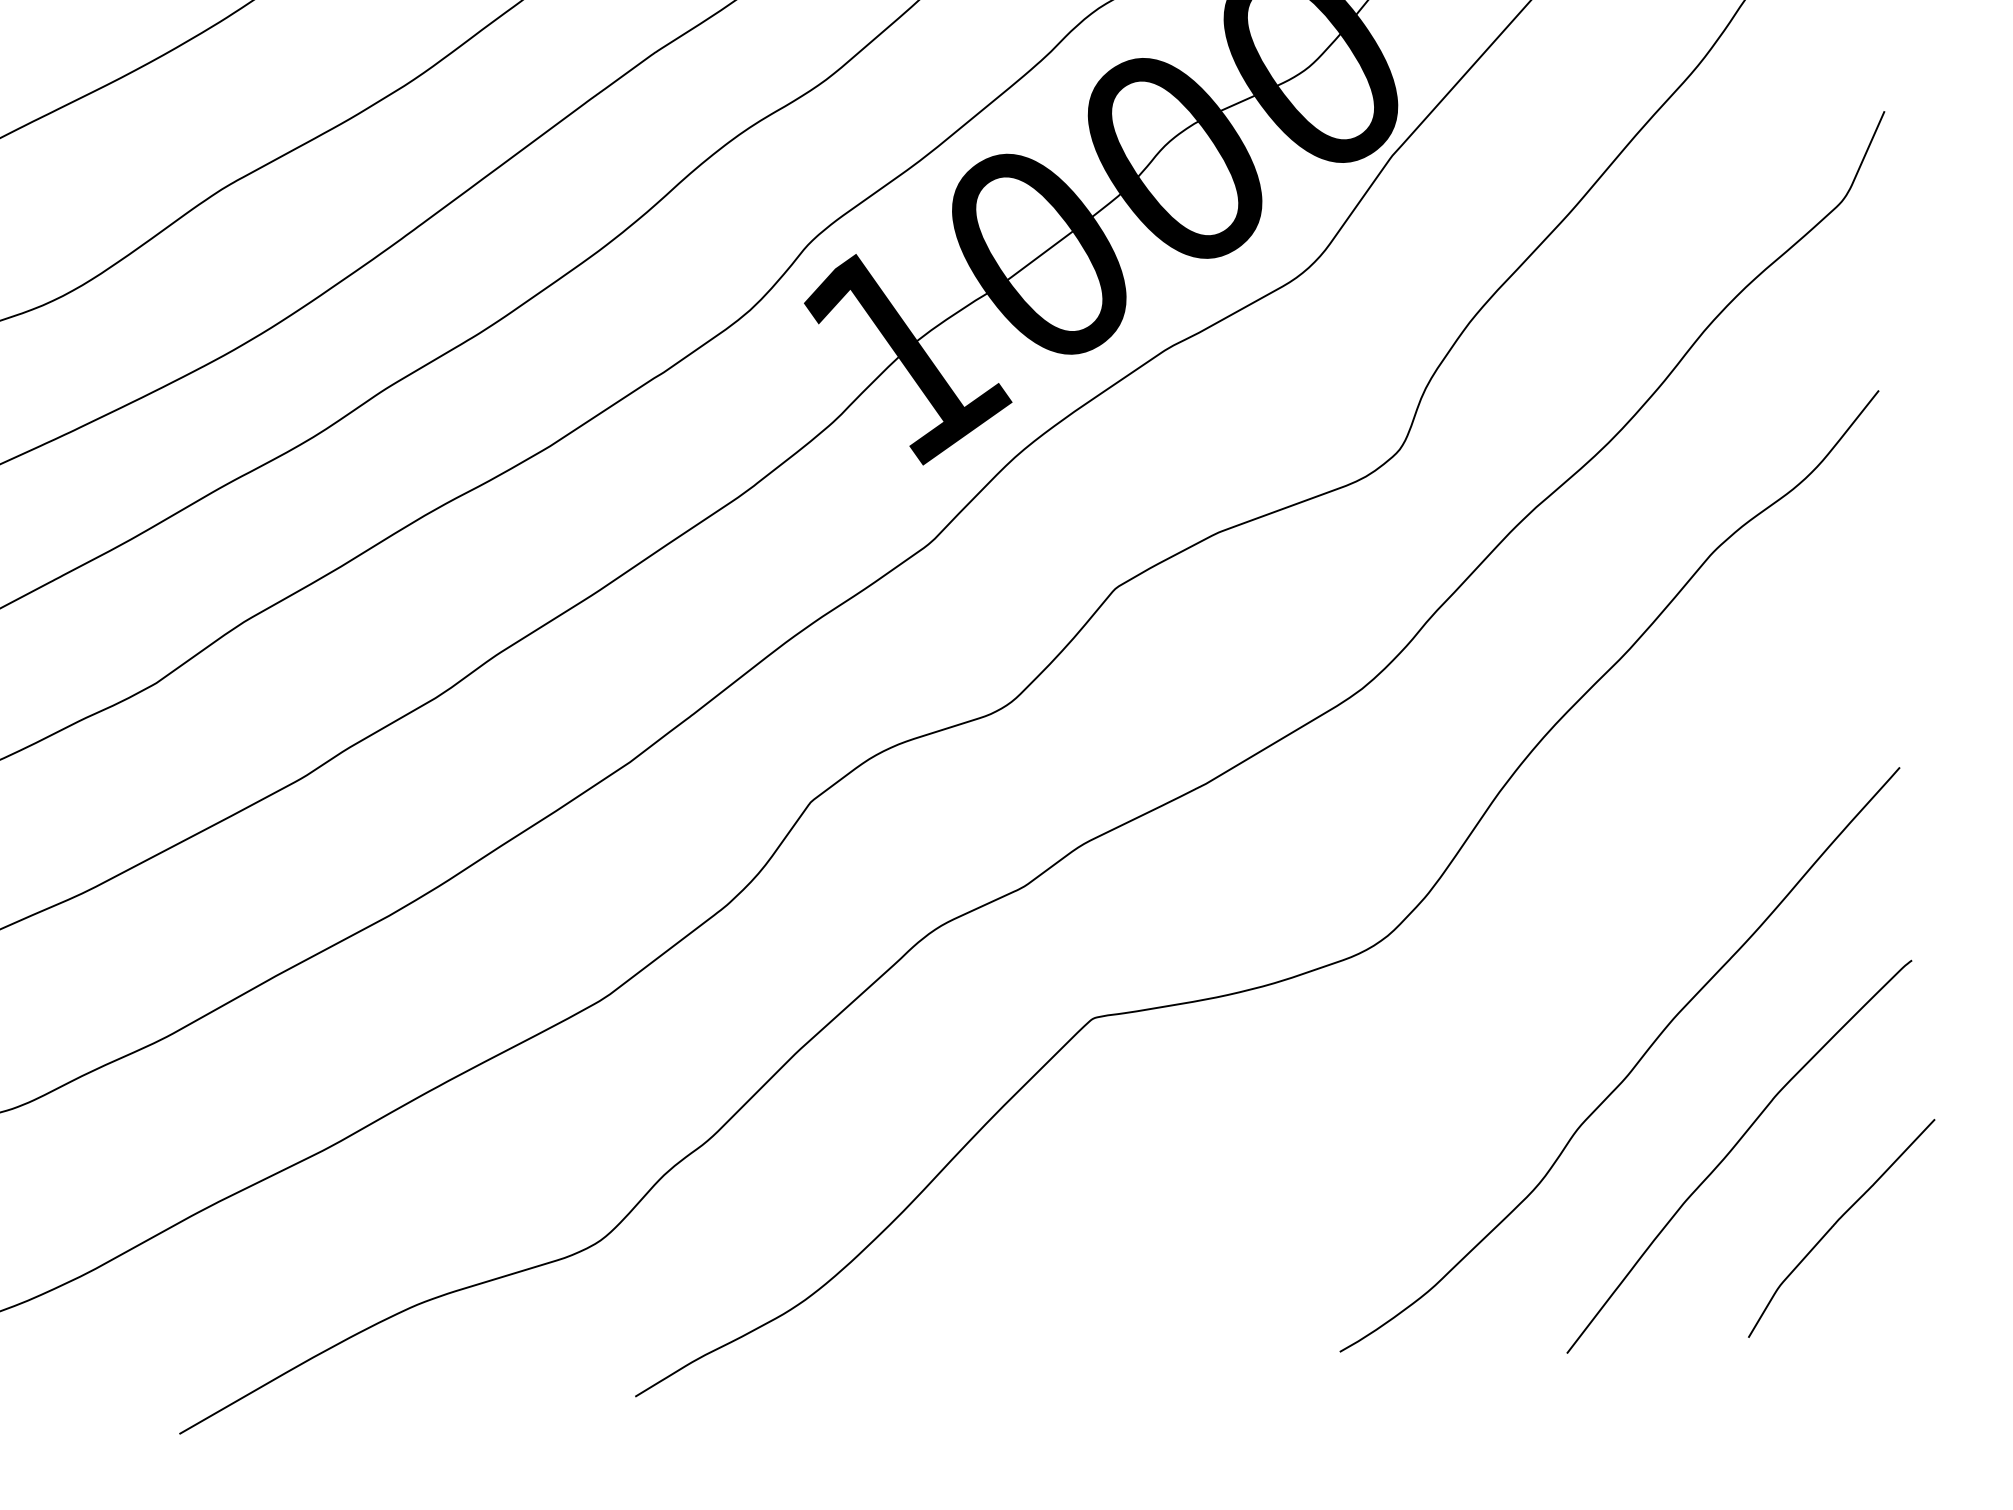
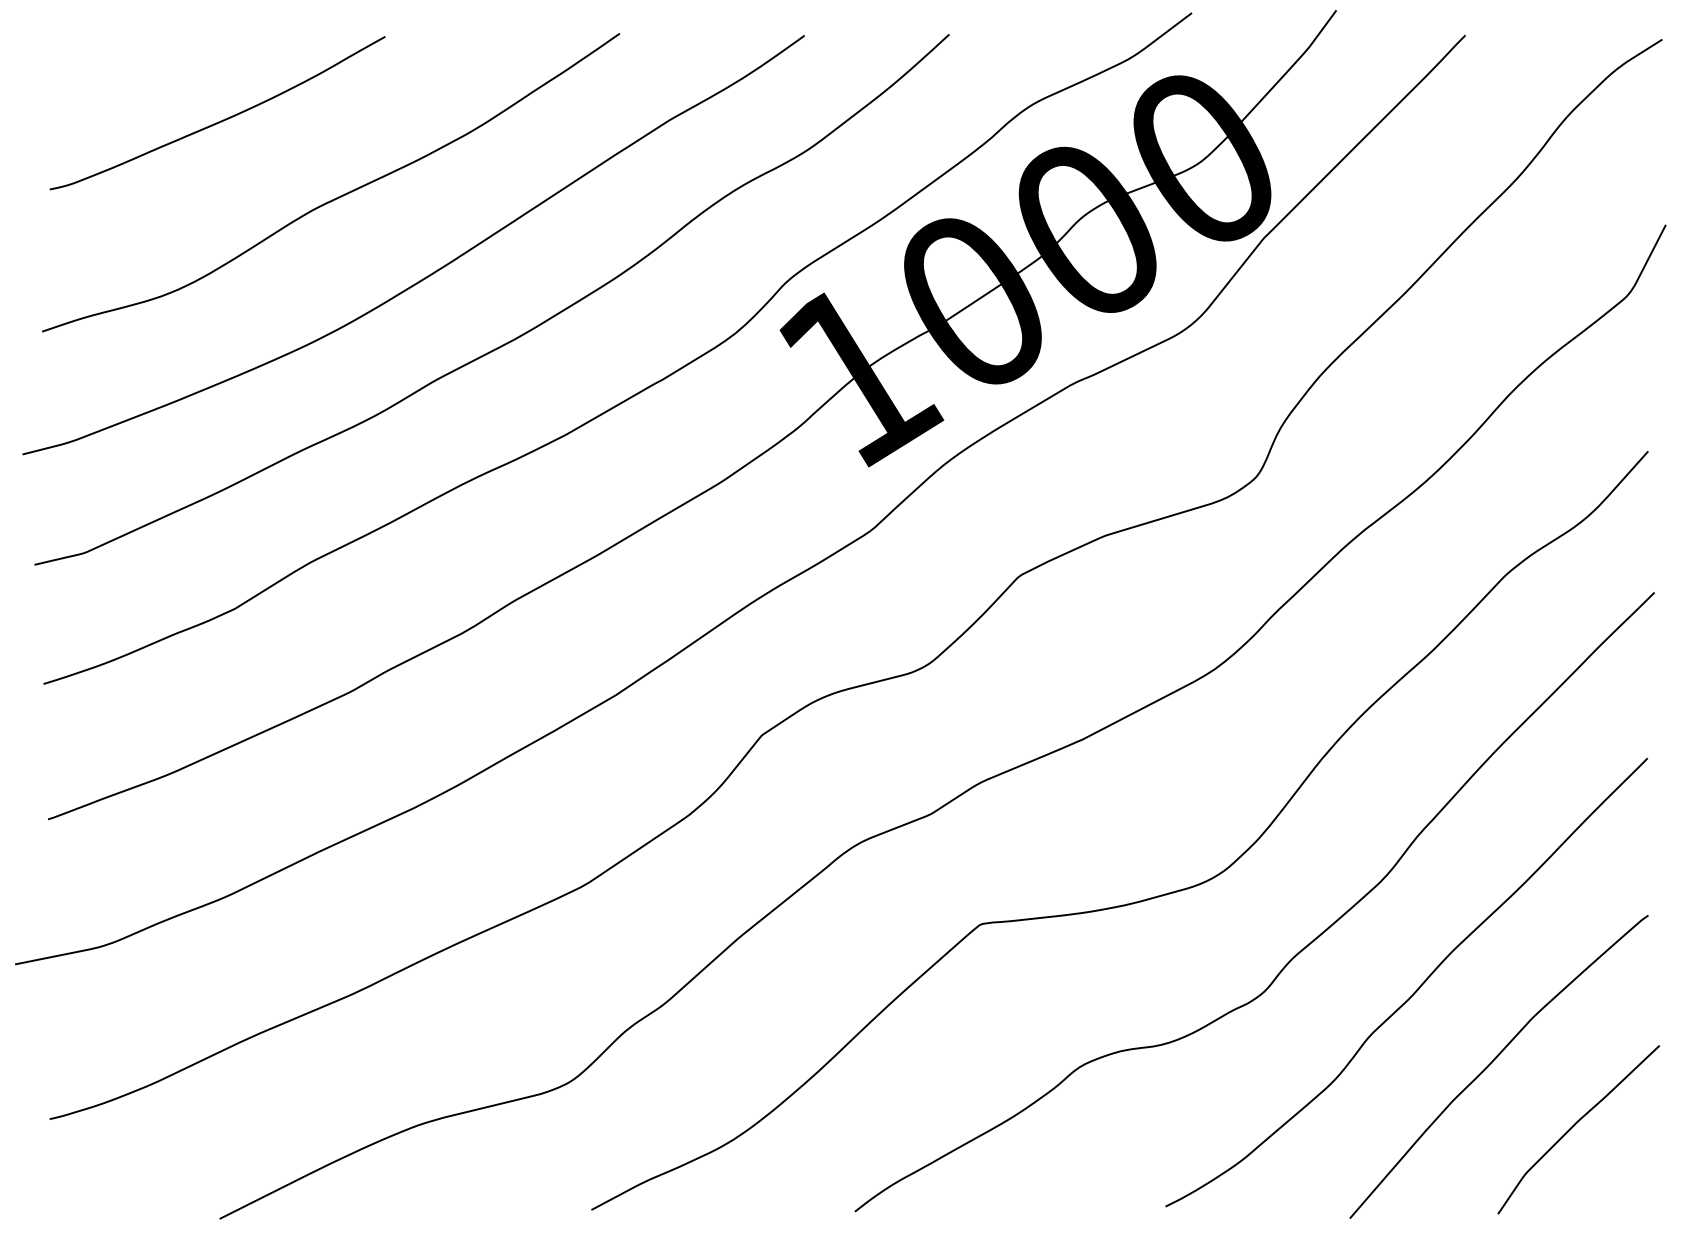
curve: (1483, 1030) -> (1297, 952), added

